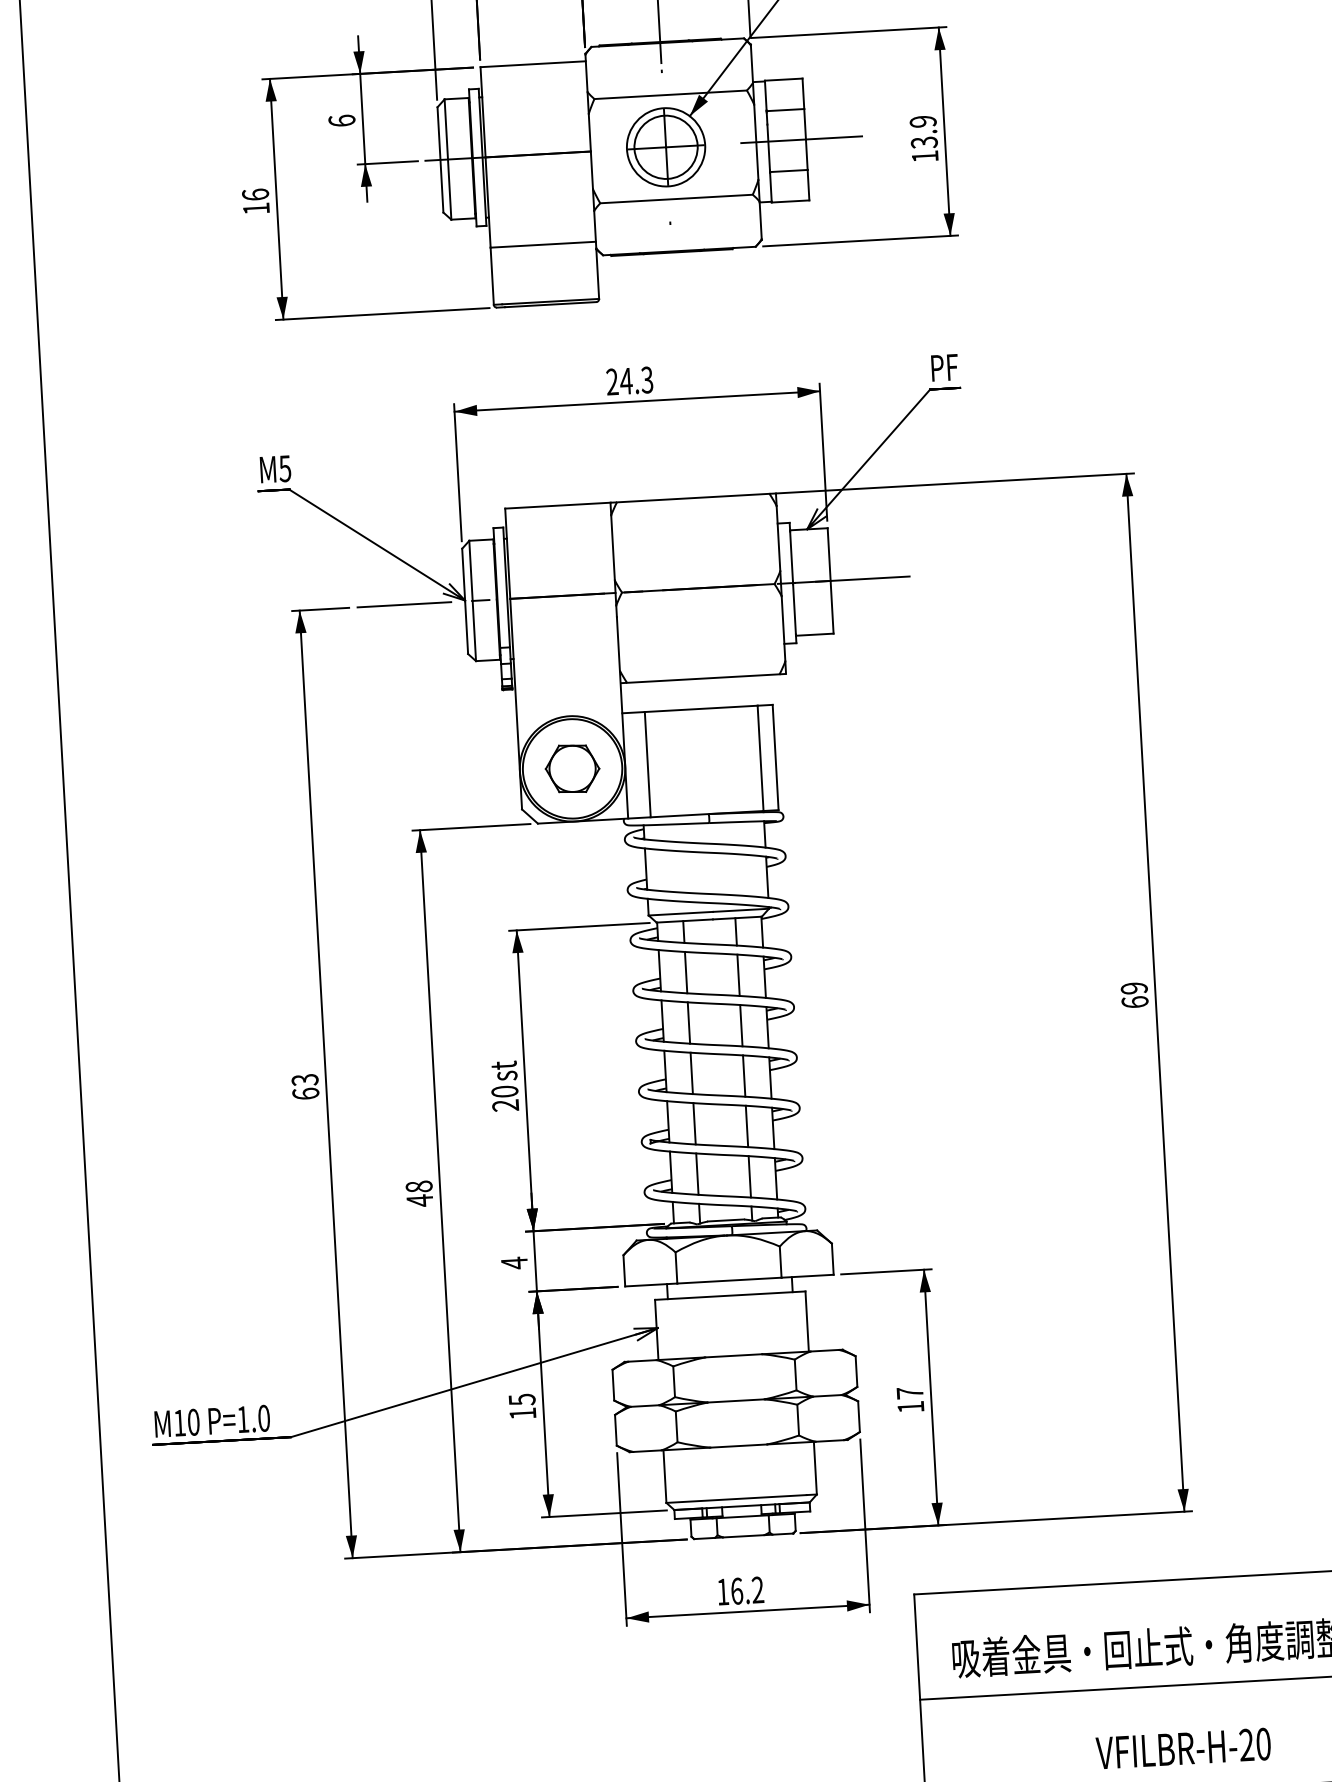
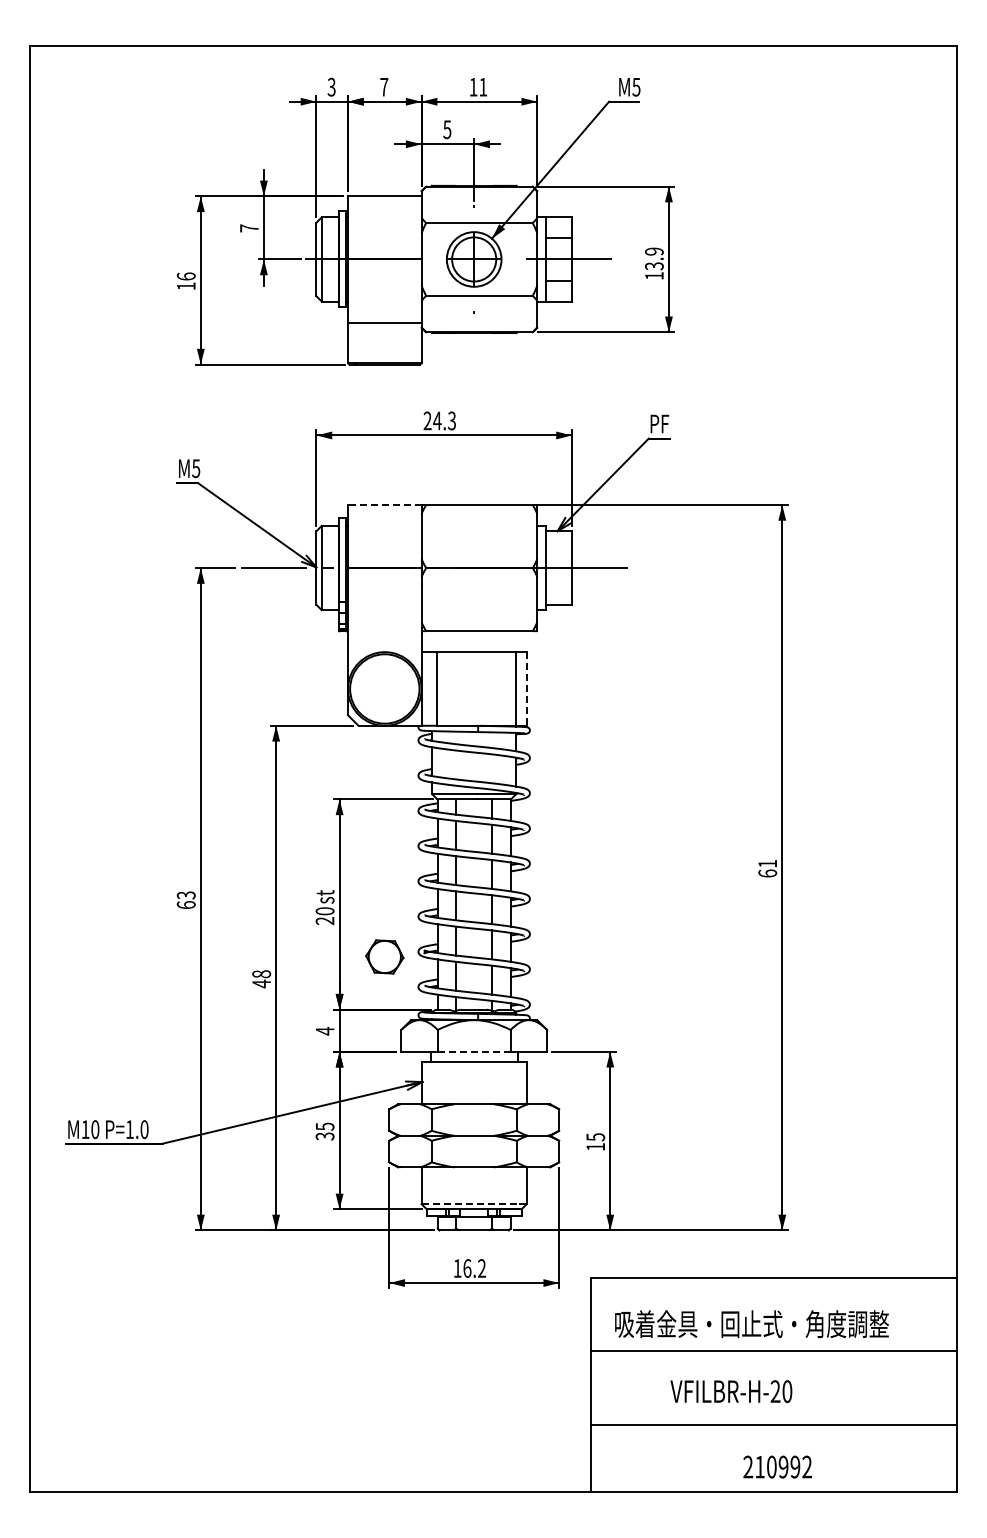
text: (342, 120) -> (249, 228), 6 -> 7
line: (557, 505) -> (384, 504), solid -> dashed
line: (775, 756) -> (526, 688), solid -> dashed
part: (572, 768) -> (384, 956), moved
text: (1133, 987) -> (767, 863), 69 -> 61
line: (729, 1280) -> (474, 1051), solid -> dashed
text: (909, 1393) -> (595, 1137), 17 -> 15
text: (522, 1413) -> (324, 1136), 15 -> 35
line: (737, 1499) -> (471, 1204), solid -> dashed
text: (1183, 1748) -> (731, 1391), moved

